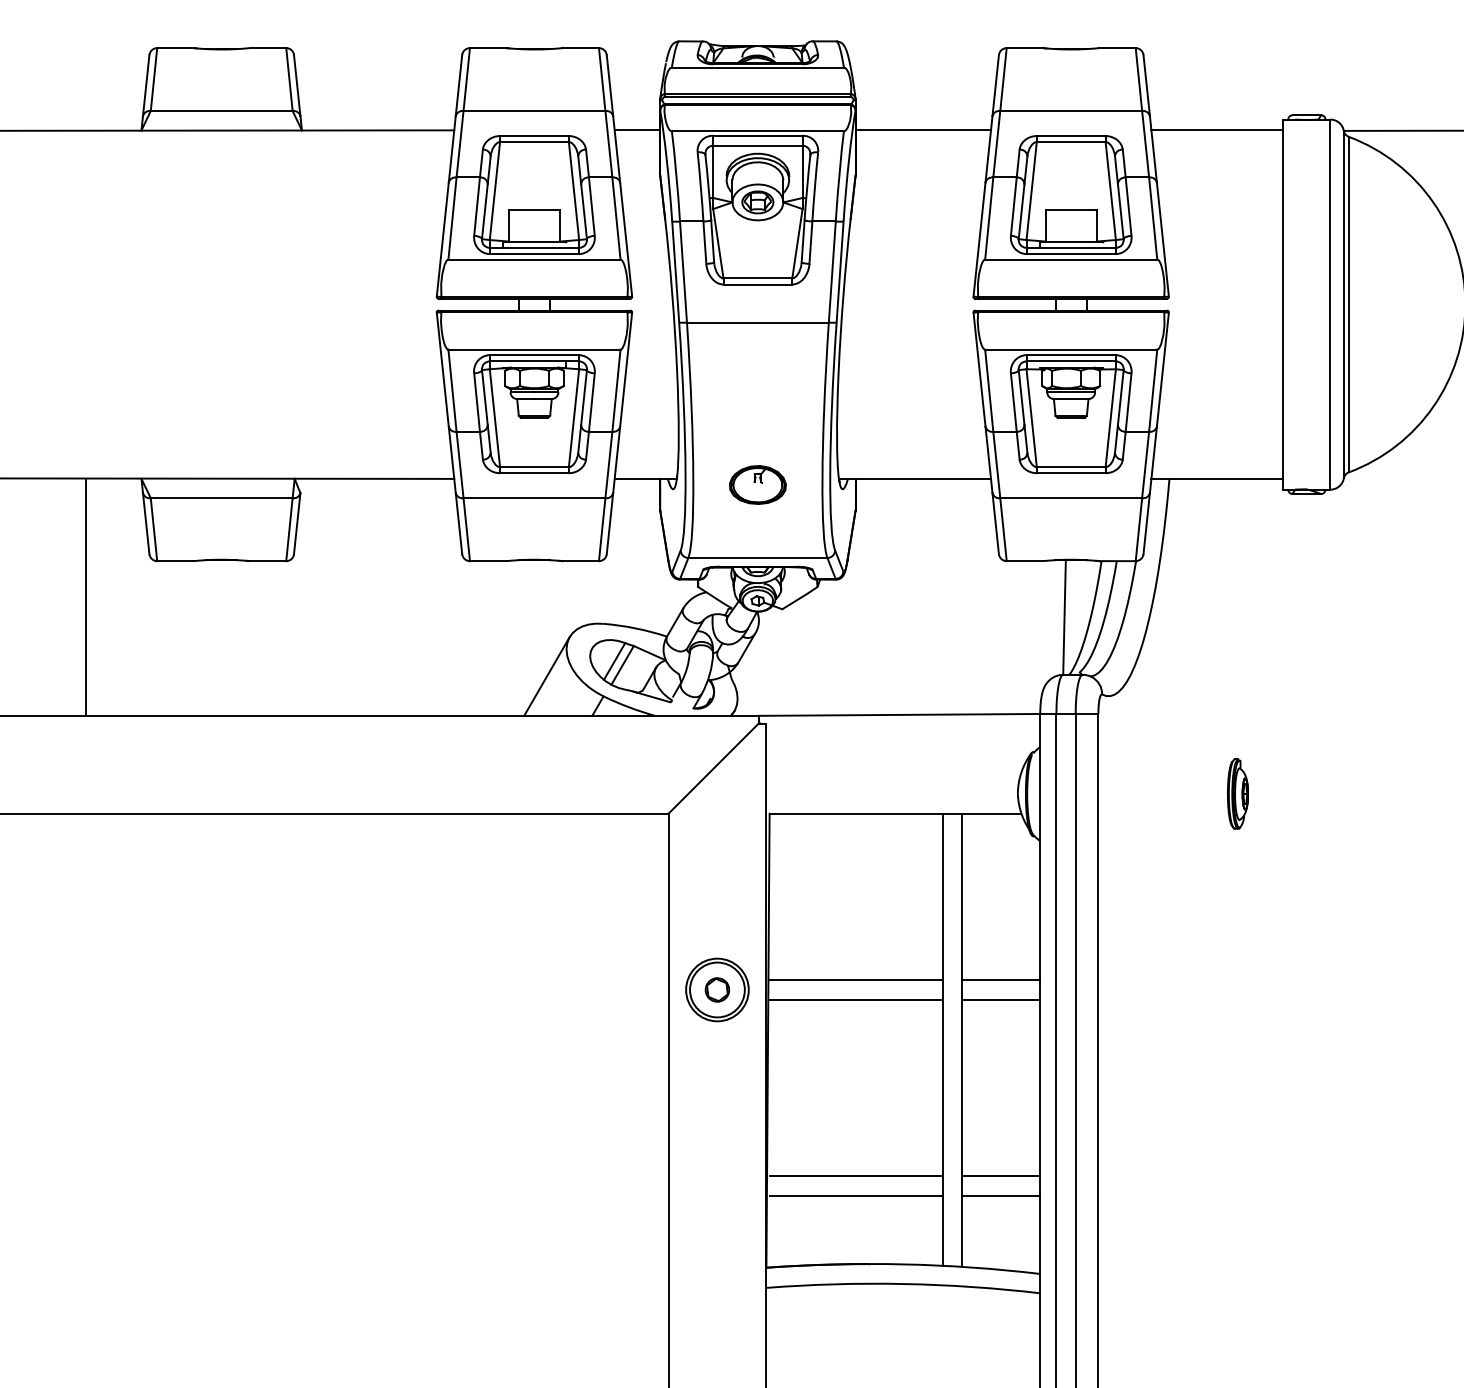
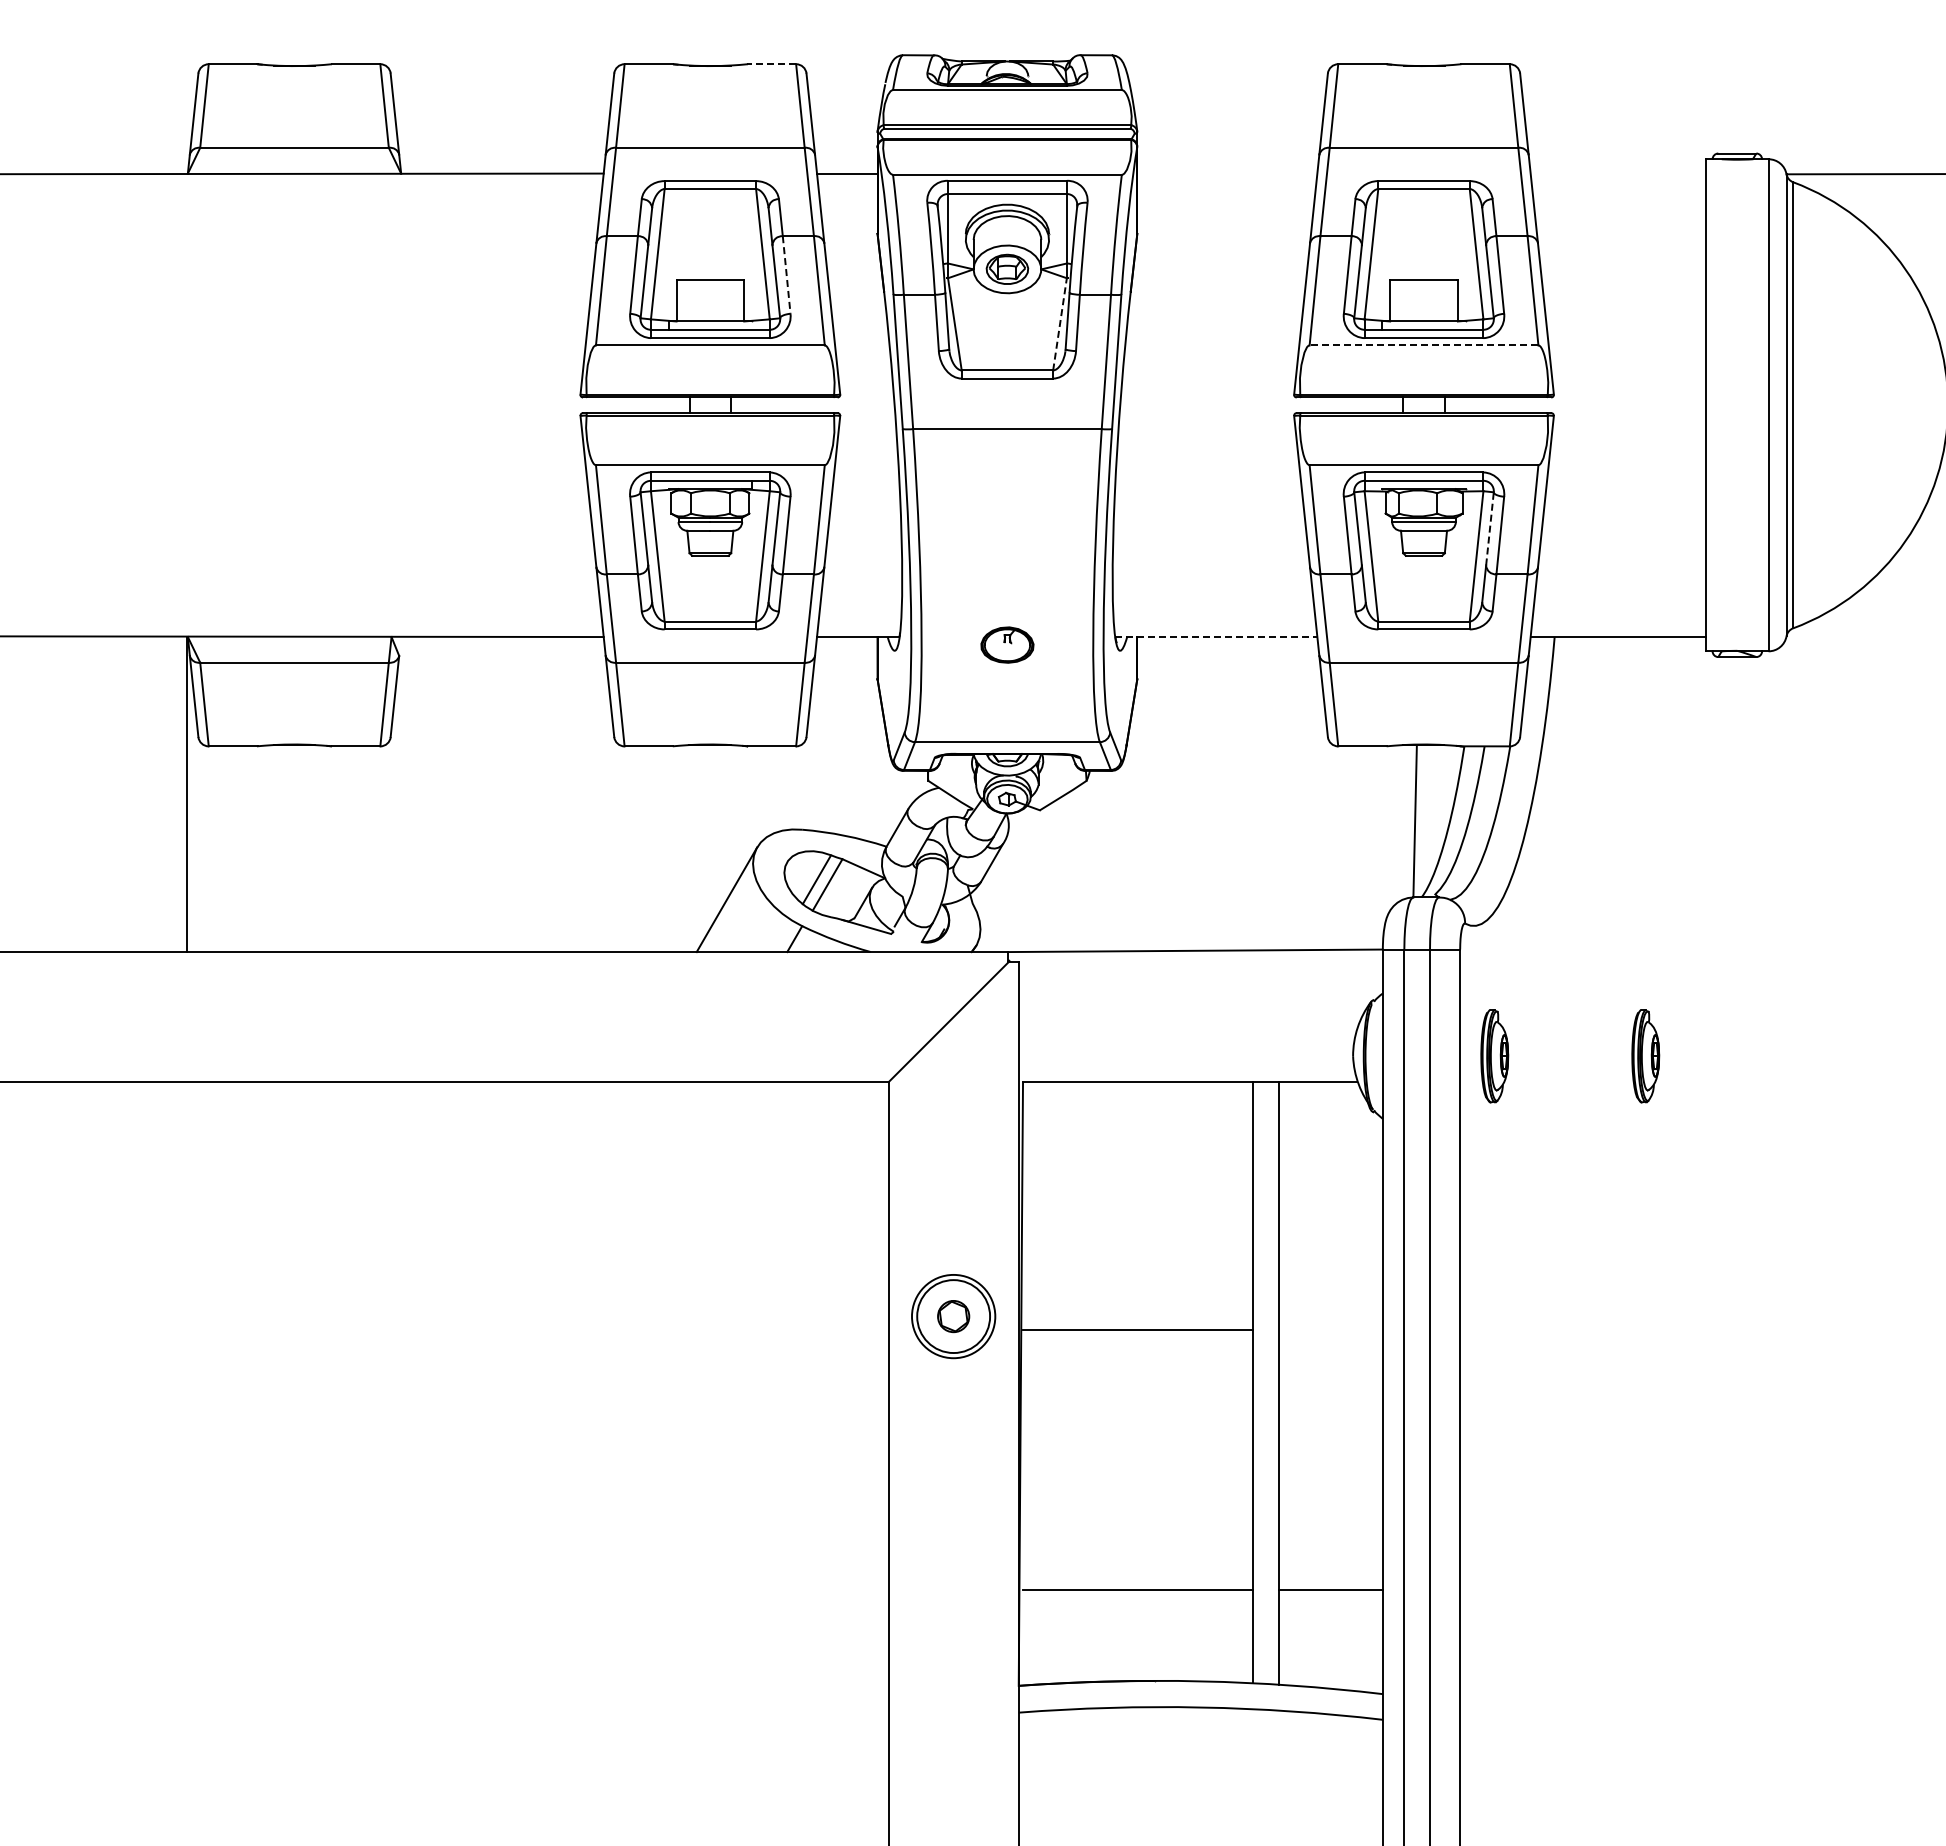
line: (580, 48) -> (771, 64), solid -> dashed
line: (923, 130) -> (1227, 173), removed
line: (1216, 130) -> (1617, 173), removed
line: (591, 207) -> (786, 275), solid -> dashed
line: (797, 243) -> (1060, 324), solid -> dashed
line: (1070, 259) -> (1423, 345), solid -> dashed
line: (1120, 397) -> (1489, 528), solid -> dashed
line: (915, 479) -> (1216, 637), solid -> dashed
part: (757, 484) -> (1007, 644), size x0.7
line: (85, 597) -> (186, 794), moved
part: (1124, 794) -> (1494, 1056), added
line: (856, 980) -> (1138, 1303), removed
line: (1000, 980) -> (1330, 1303), removed
line: (1000, 999) -> (1330, 1329), removed
line: (856, 1175) -> (1138, 1563), removed
line: (1000, 1175) -> (1330, 1563), removed

